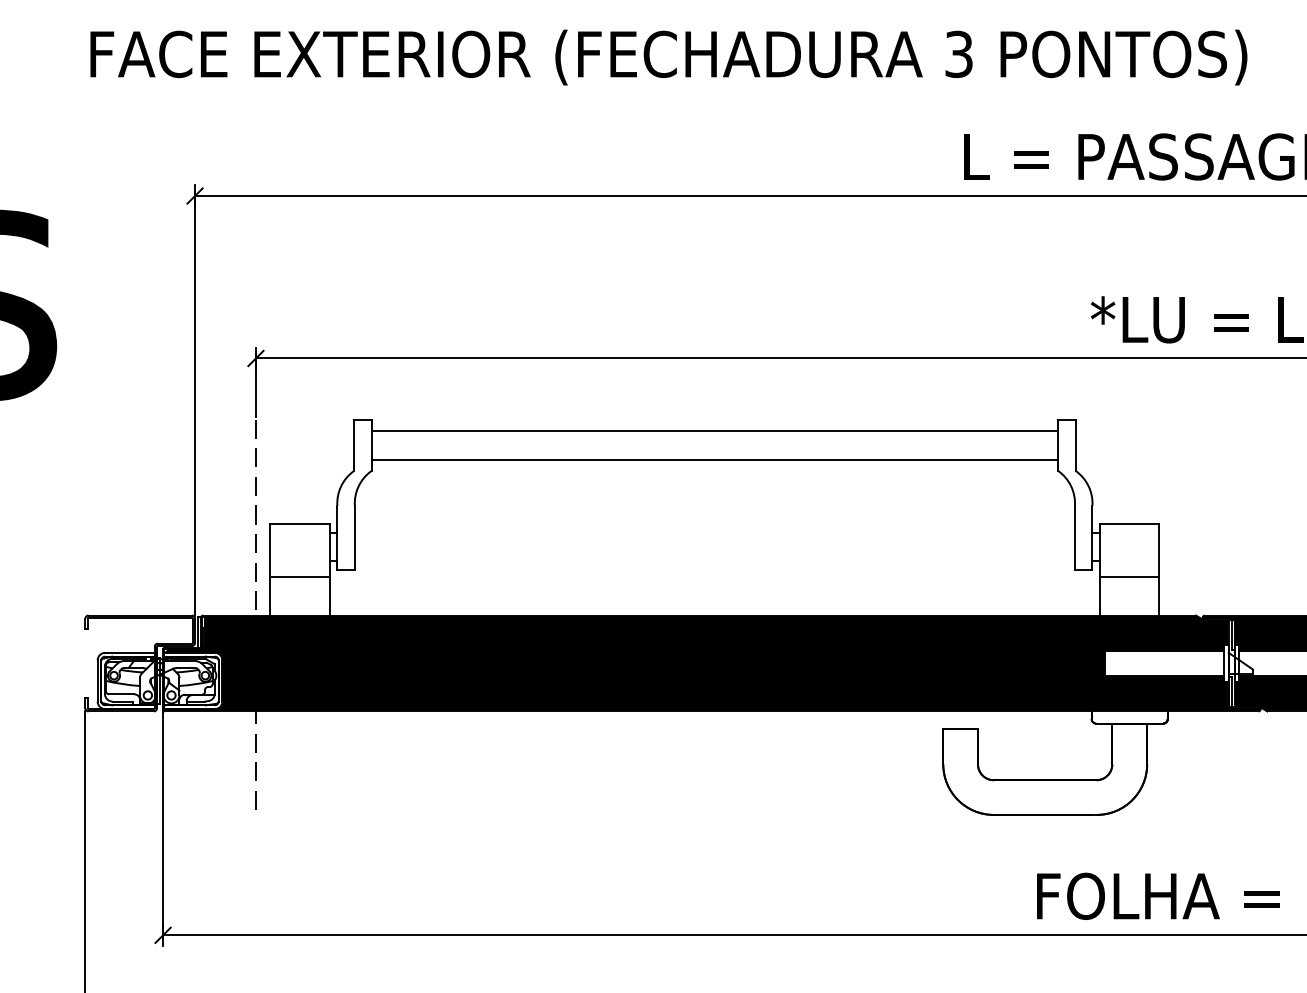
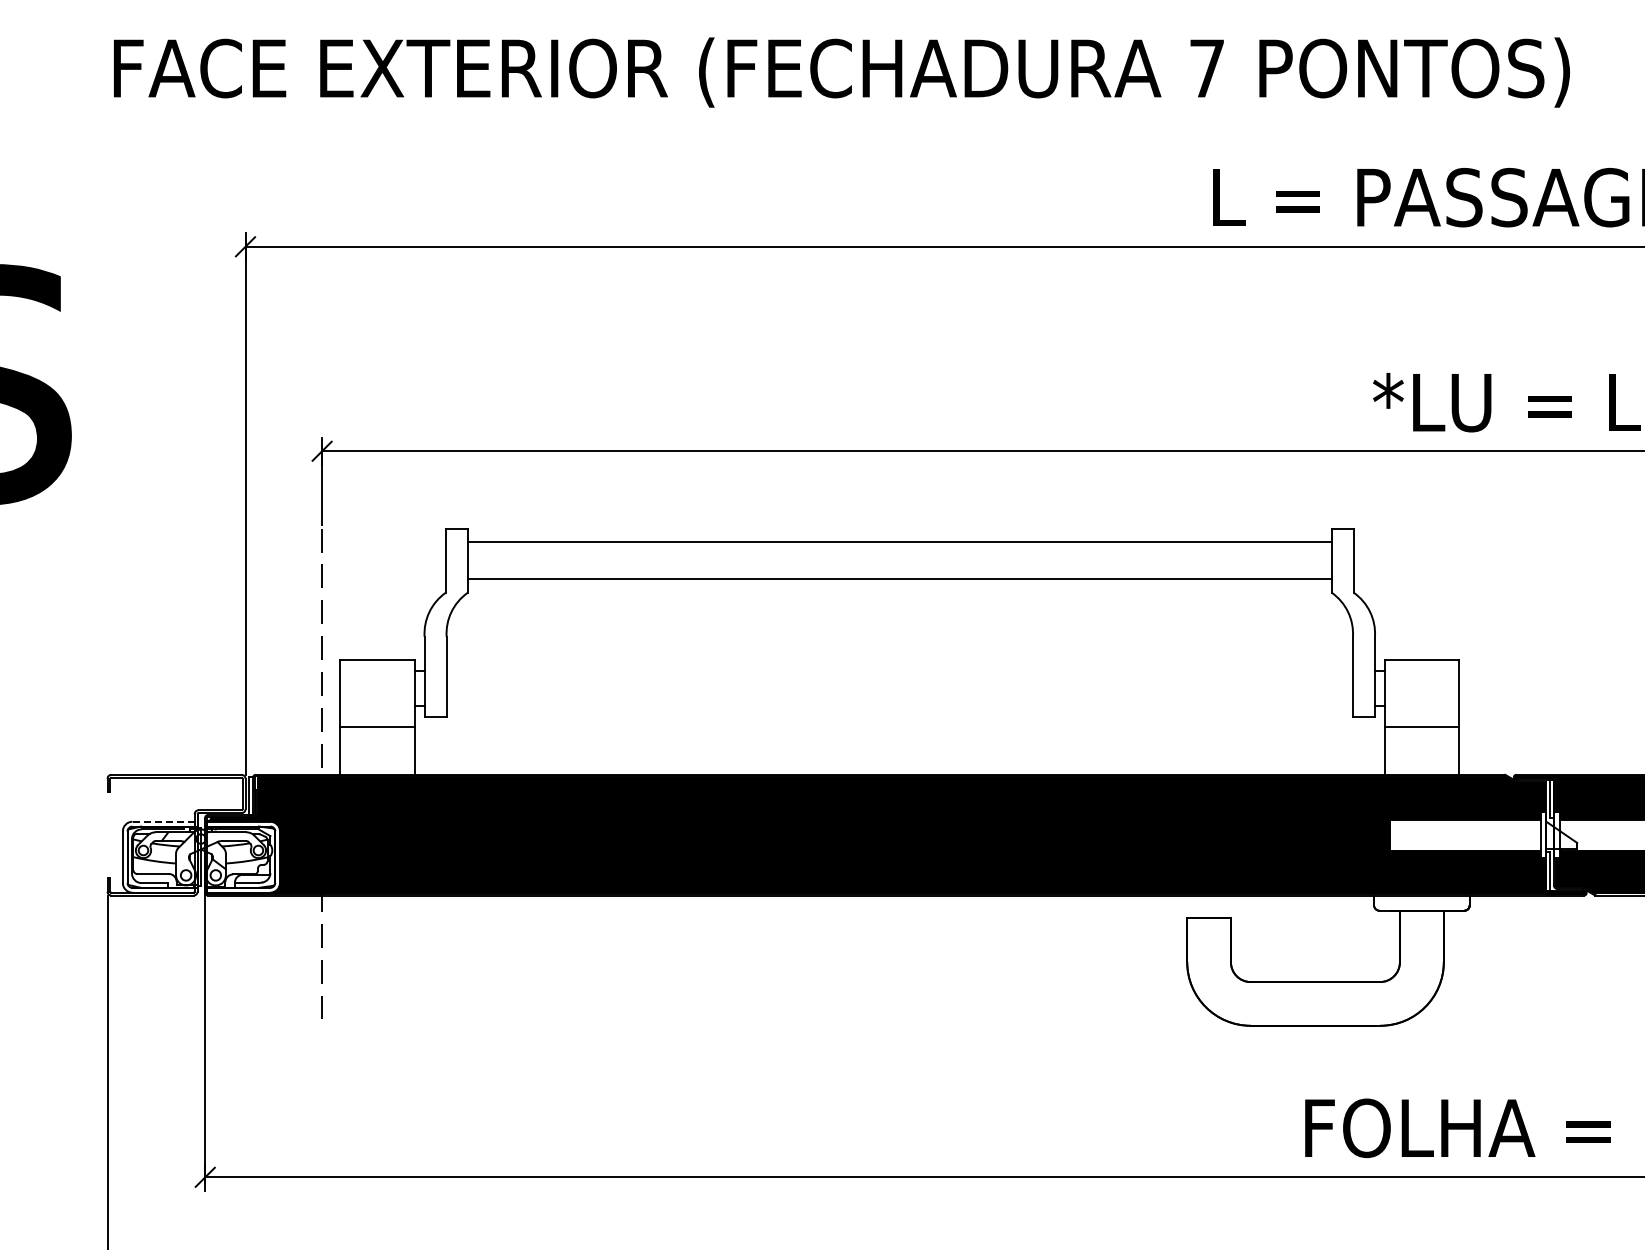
text: (959, 54) -> (1207, 68), 3 -> 7
line: (129, 652) -> (163, 821), solid -> dashed

